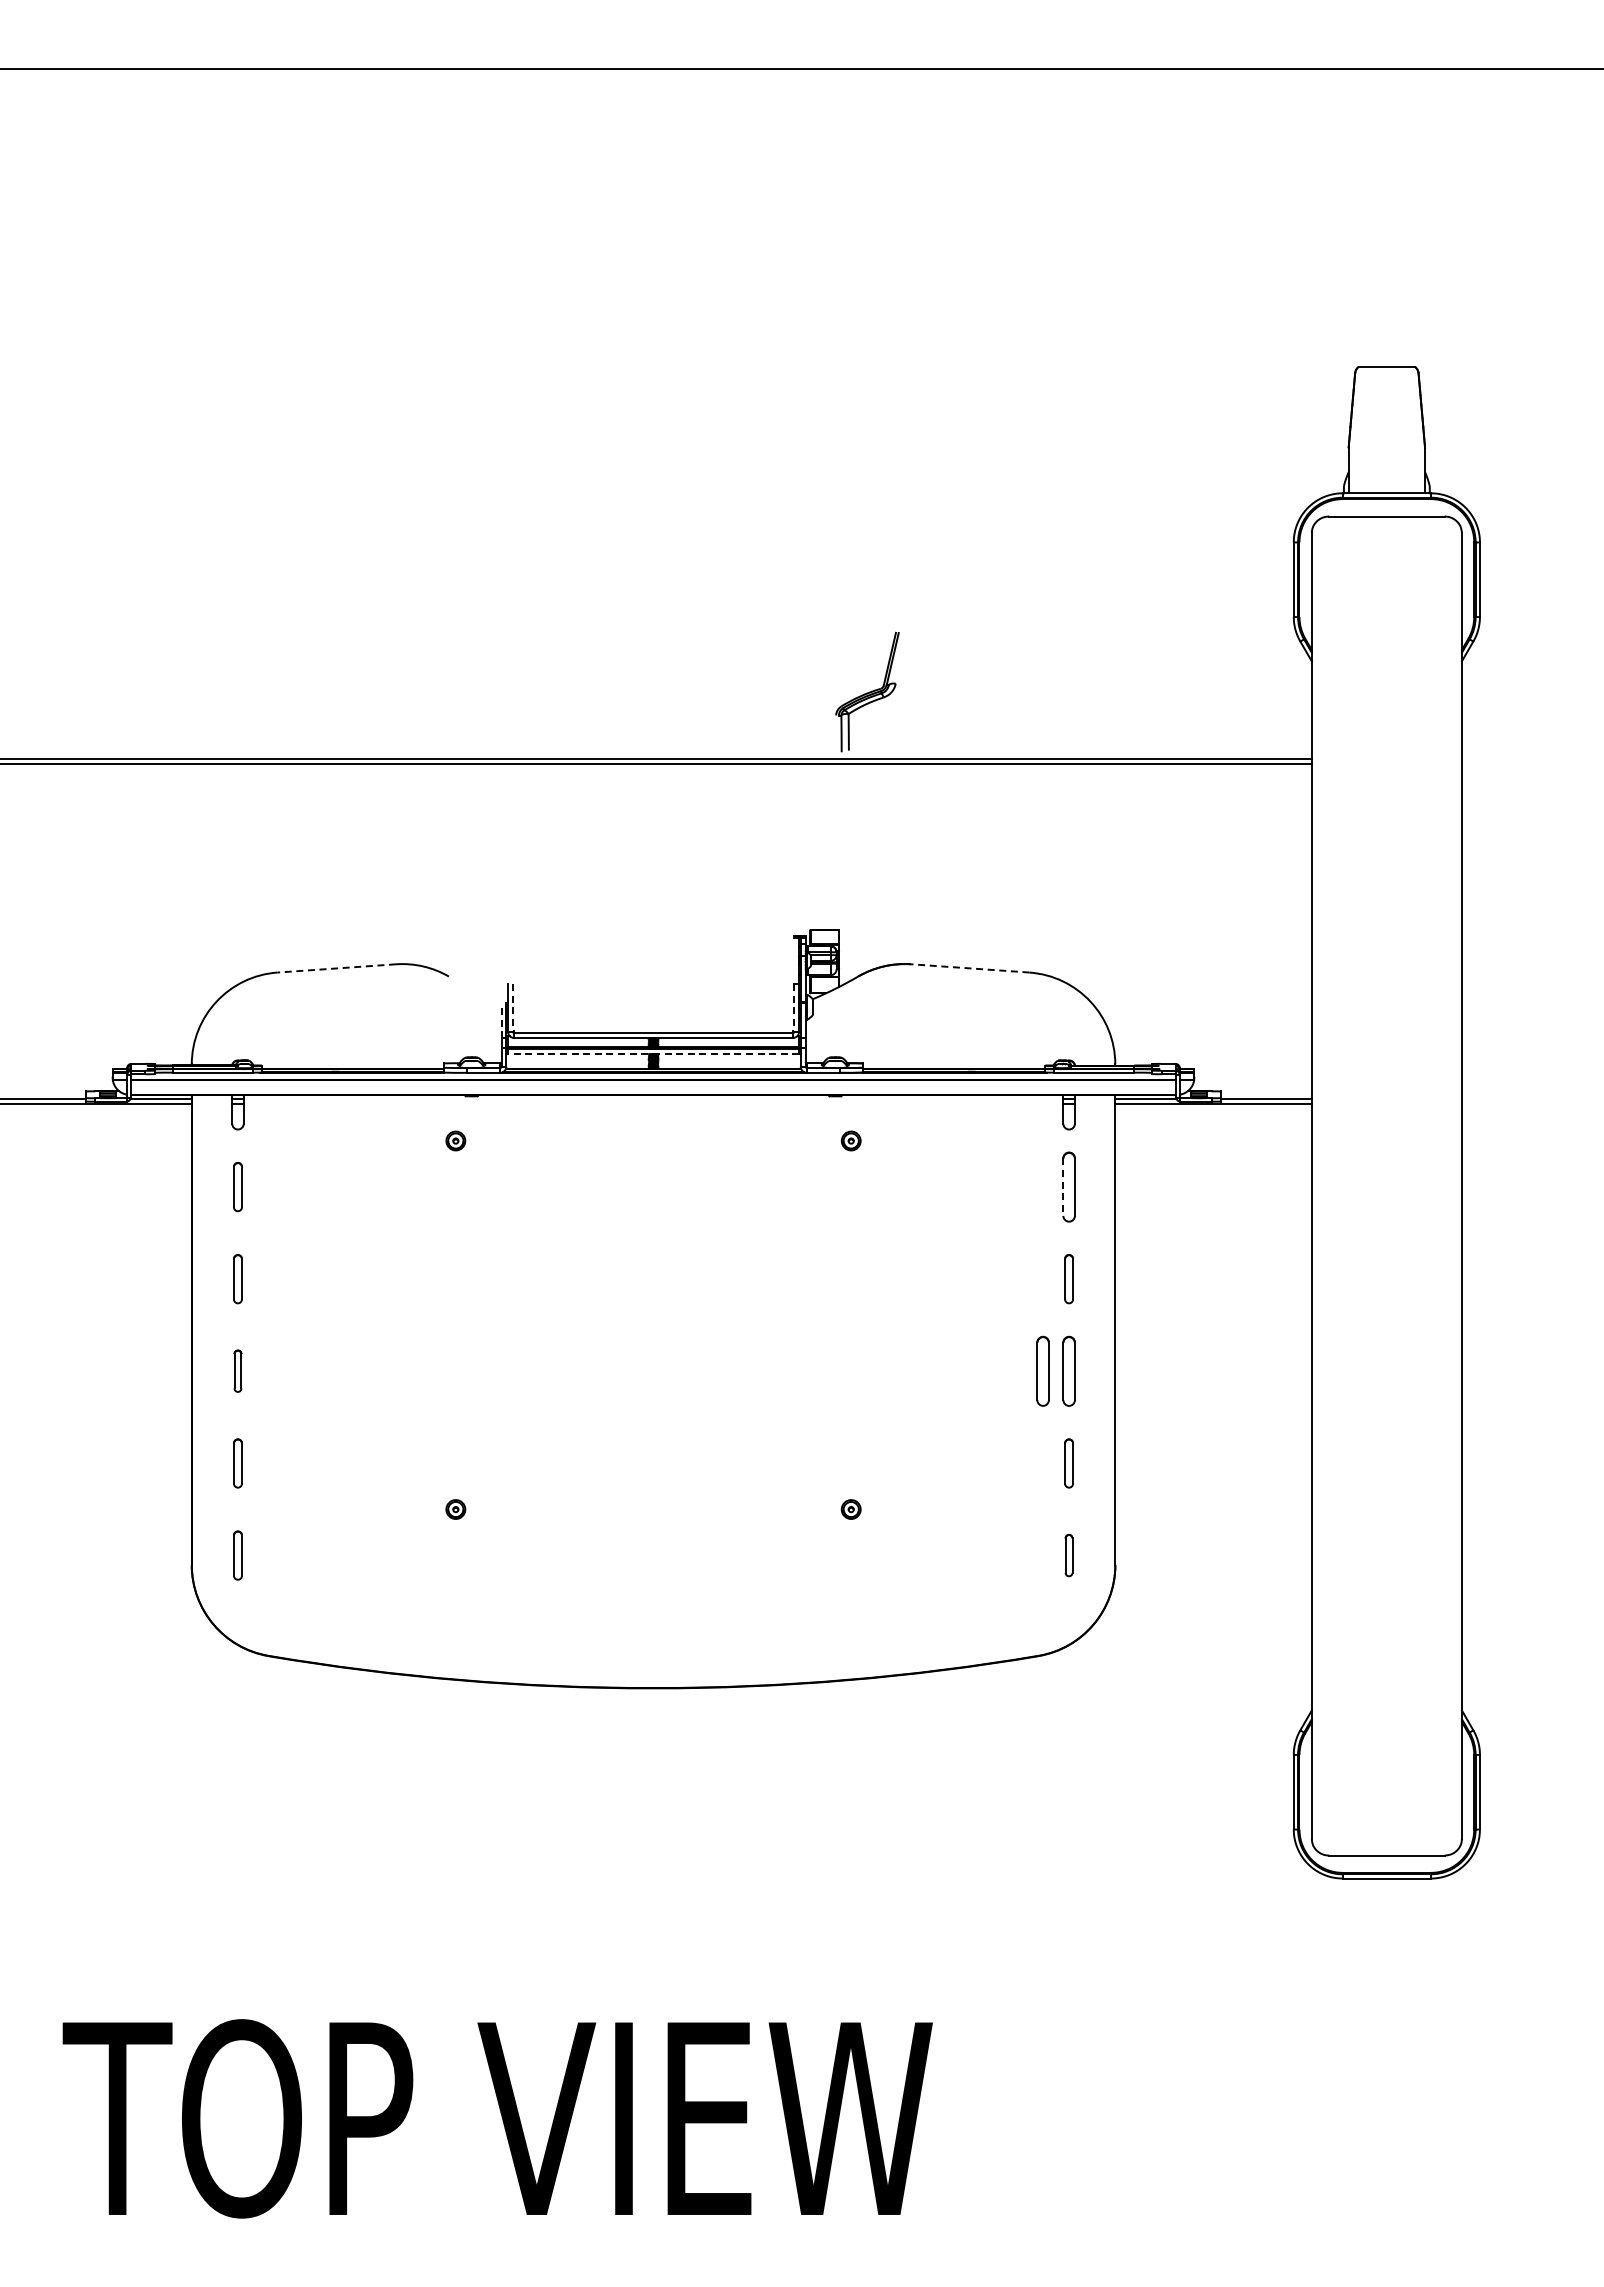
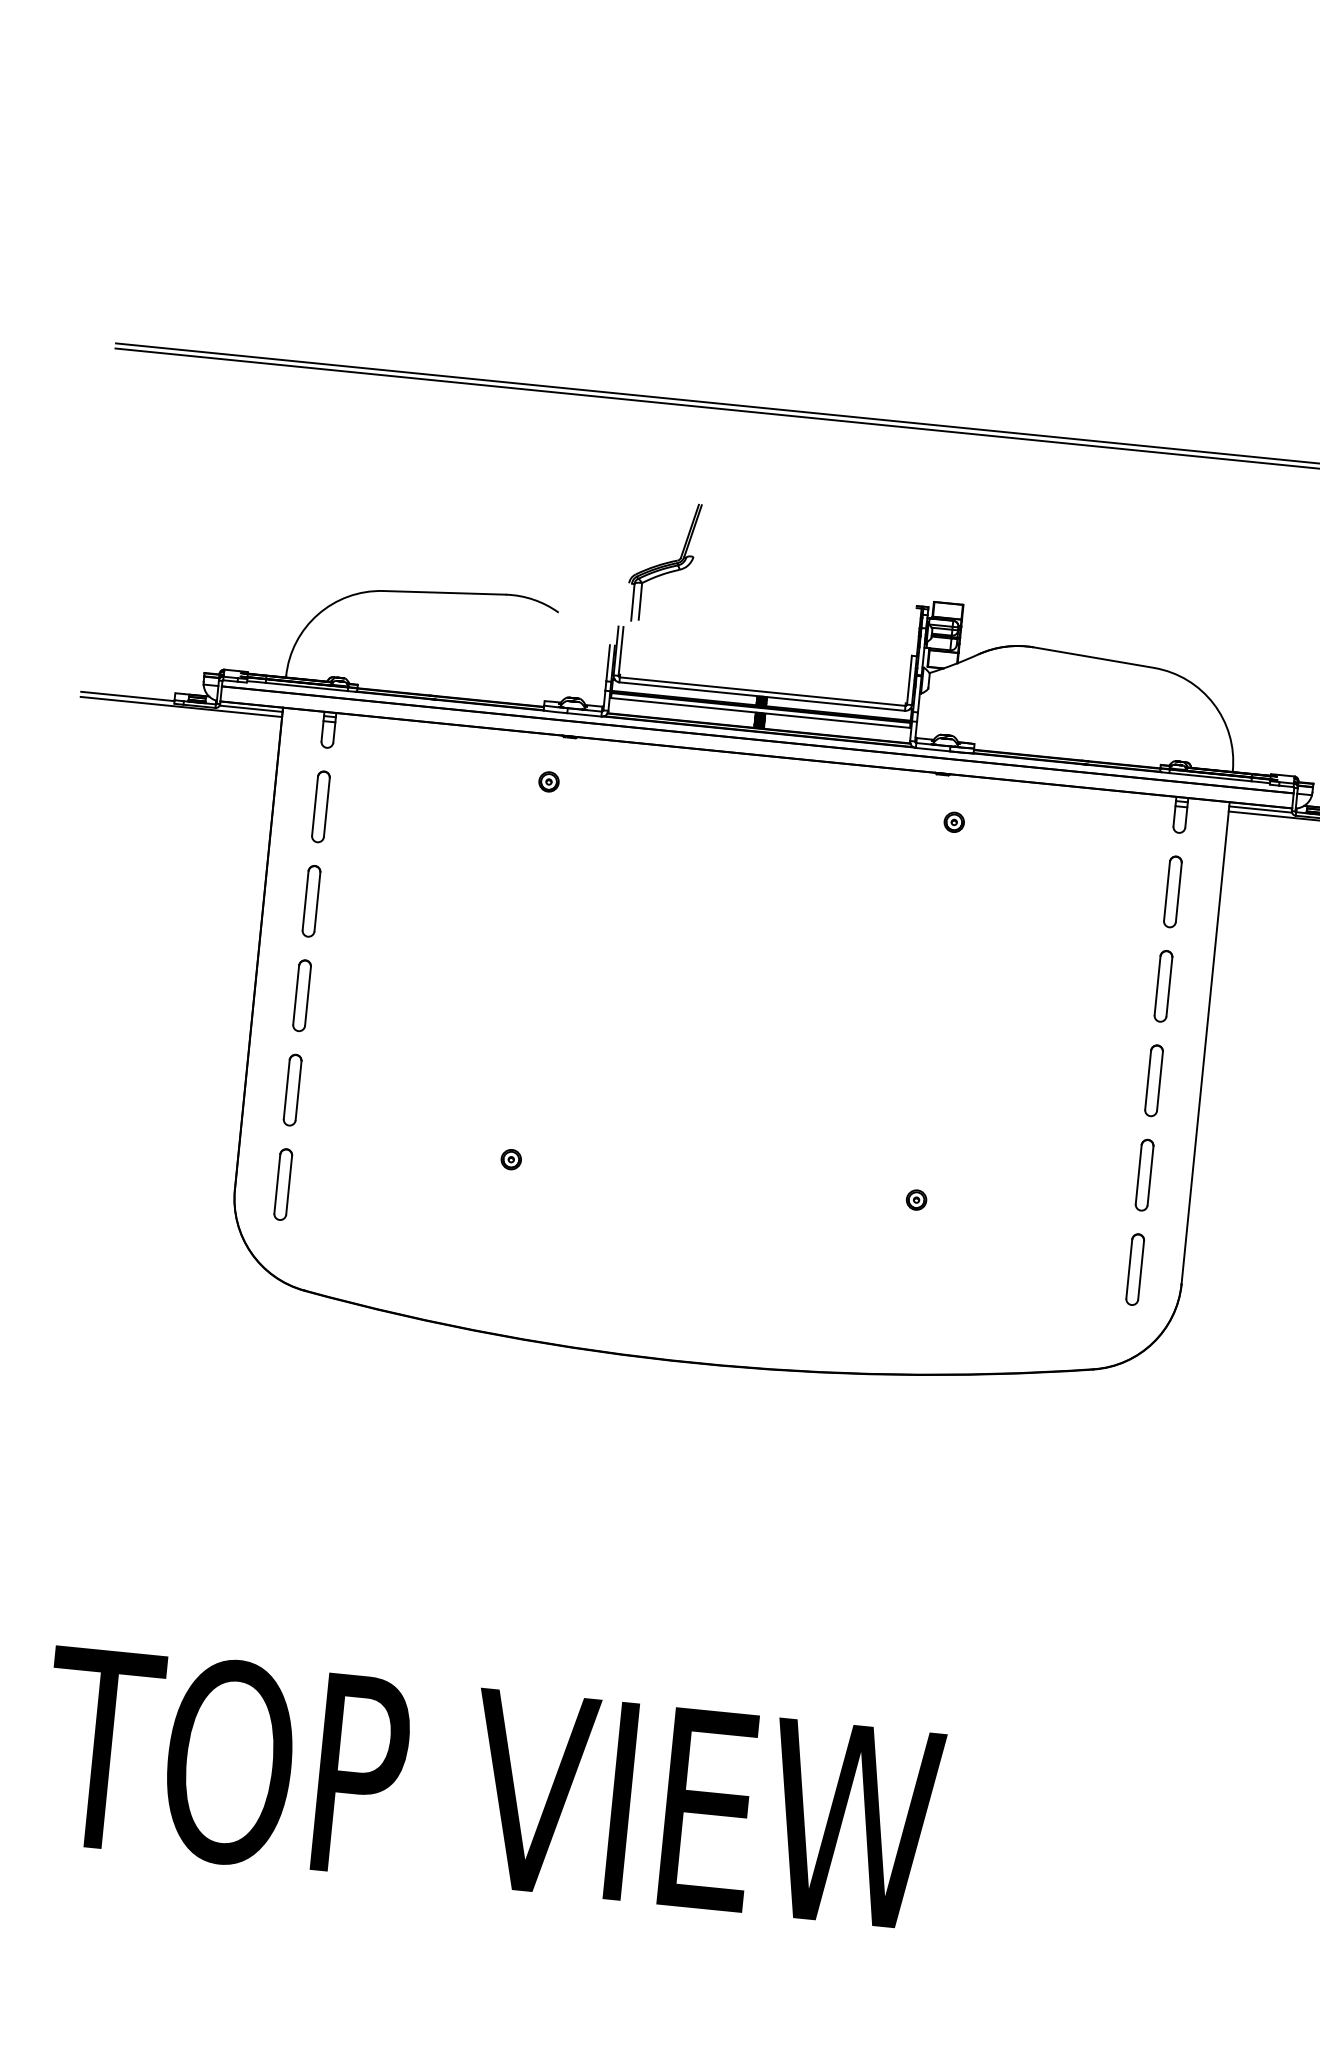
part: (867, 691) -> (663, 561), moved
line: (336, 968) -> (444, 592), dashed -> solid
line: (969, 968) -> (1093, 657), dashed -> solid
line: (512, 1008) -> (620, 651), dashed -> solid
line: (794, 1008) -> (909, 680), dashed -> solid
line: (501, 1020) -> (608, 663), dashed -> solid
line: (653, 1054) -> (760, 713), dashed -> solid
part: (237, 1186) -> (320, 806), size x1.43
line: (1063, 1187) -> (1167, 891), dashed -> solid
part: (237, 1278) -> (311, 900), size x1.43
part: (1068, 1278) -> (1162, 985), size x1.43
part: (237, 1370) -> (301, 994), size x1.67
part: (1042, 1370) -> (1126, 1077), removed
part: (237, 1463) -> (292, 1090), size x1.43
part: (1068, 1463) -> (1143, 1175), size x1.43
part: (237, 1555) -> (282, 1184), size x1.43
part: (1068, 1555) -> (1134, 1269), size x1.67

